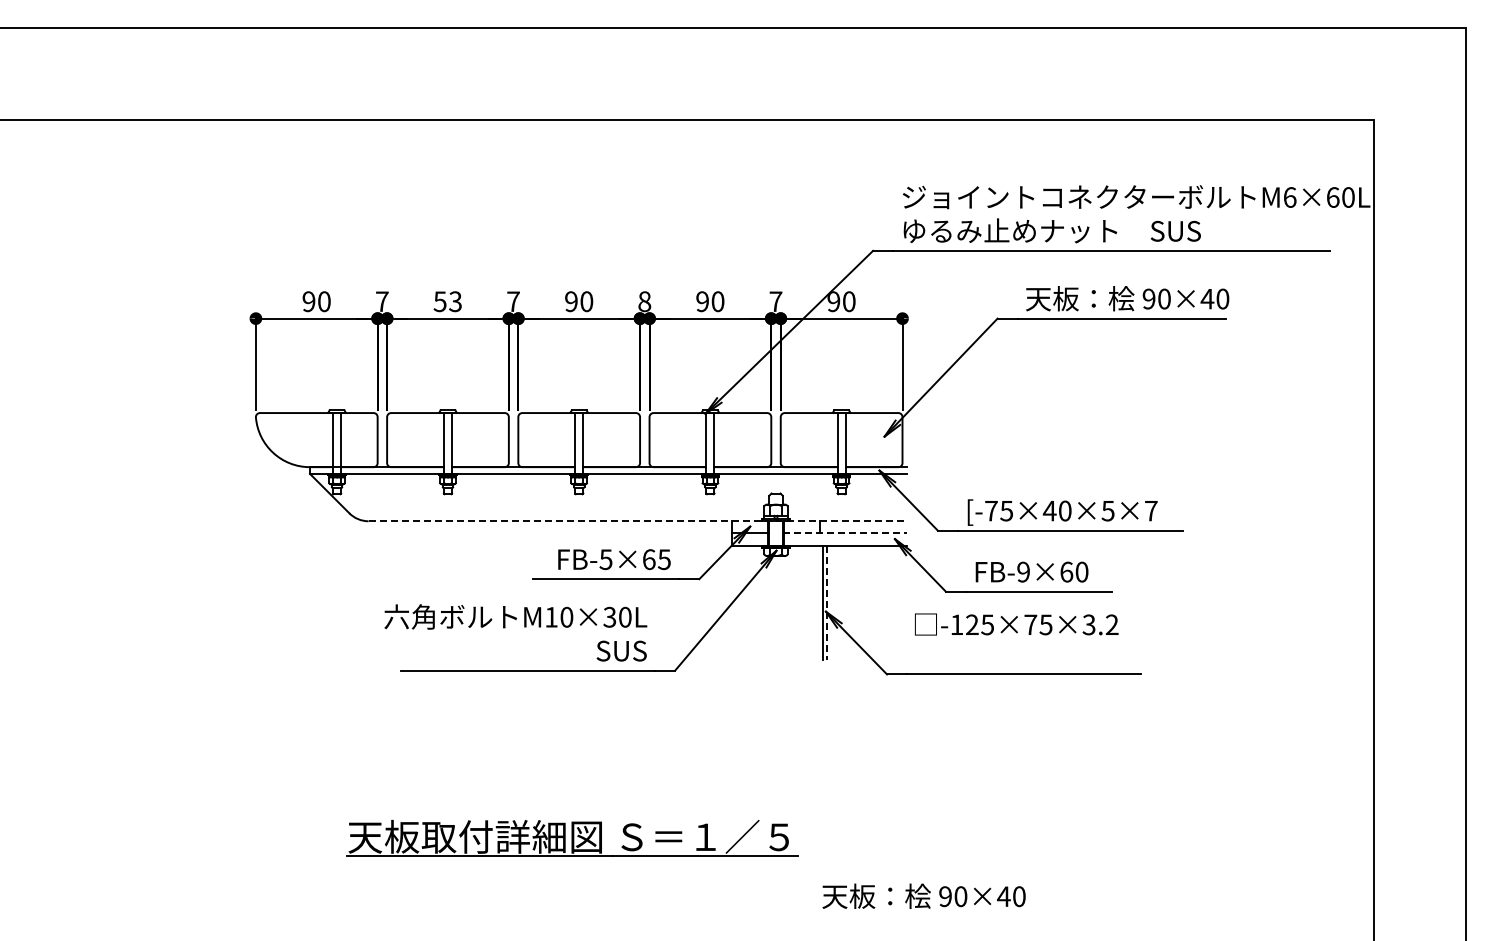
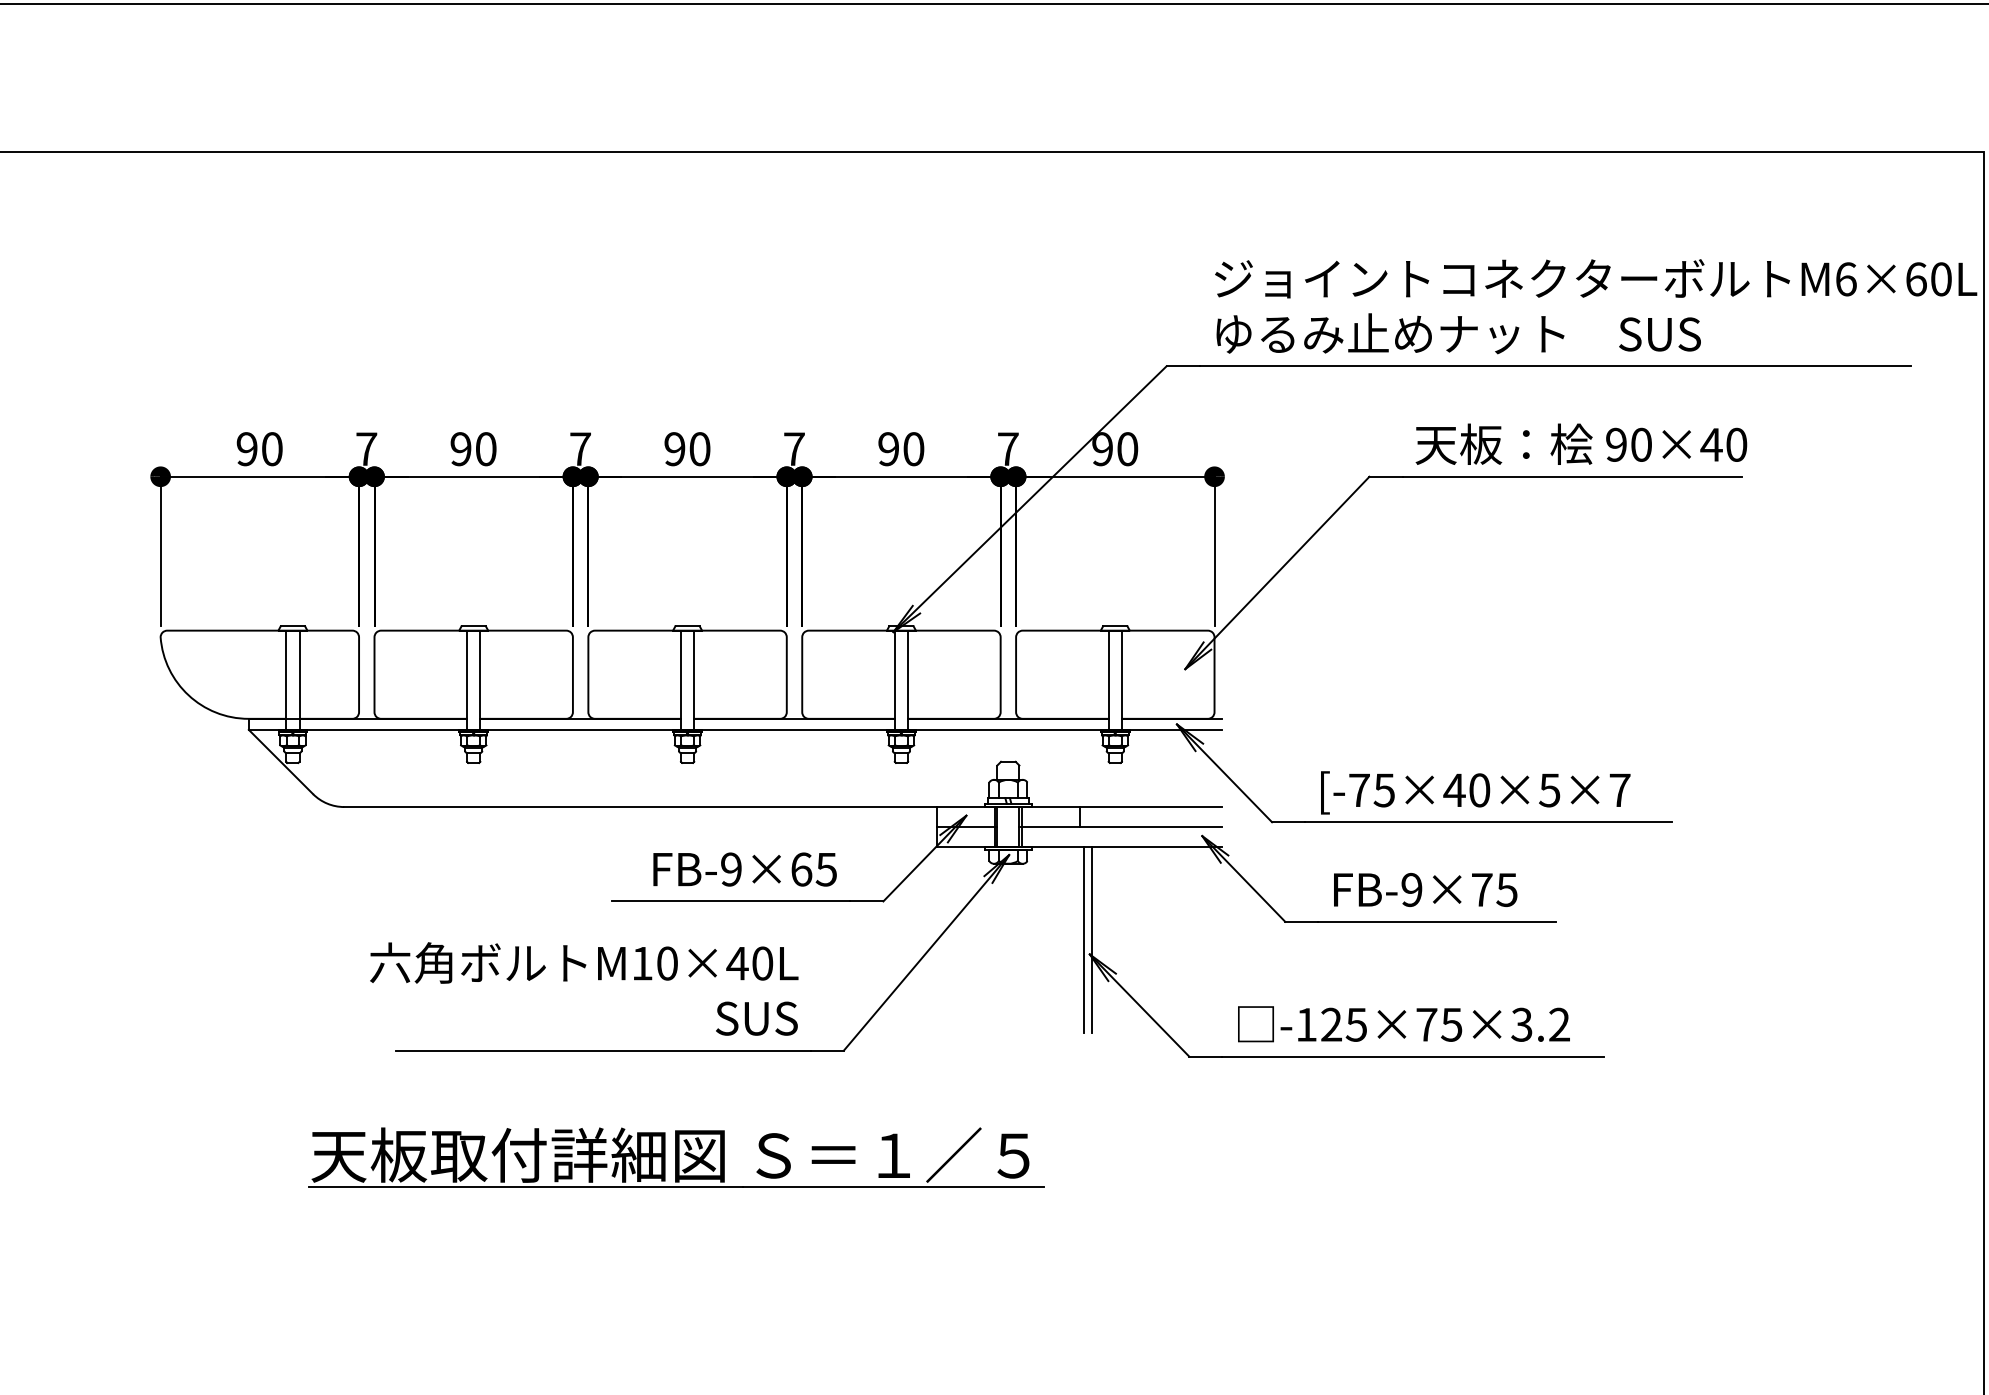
text: (447, 301) -> (472, 448), 53 -> 90
text: (644, 301) -> (794, 448), 8 -> 7
line: (638, 521) -> (784, 807), dashed -> solid
line: (845, 533) -> (1121, 826), dashed -> solid
text: (605, 559) -> (730, 869), FB-5×65 -> FB-9×65
text: (1074, 571) -> (1494, 888), FB-9×60 -> FB-9×75
line: (827, 603) -> (1092, 941), dashed -> solid
text: (609, 616) -> (736, 962), M10×30L -> M10×40L
text: (1016, 624) -> (1403, 1024), moved
part: (572, 837) -> (676, 1156), moved

